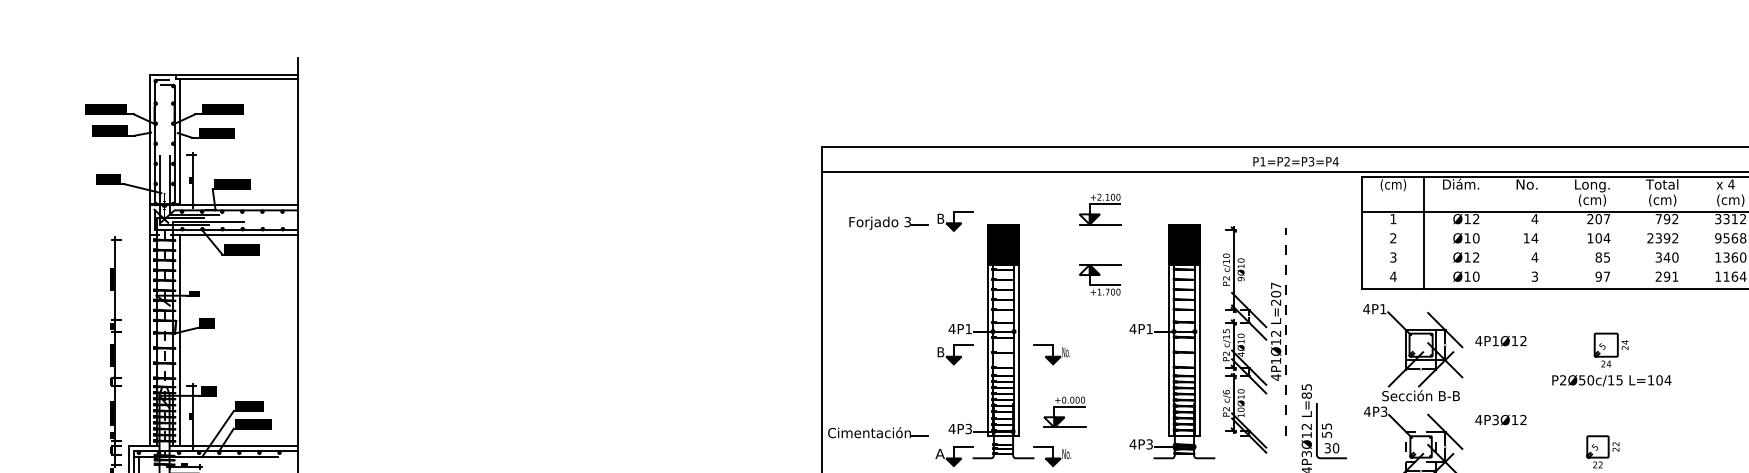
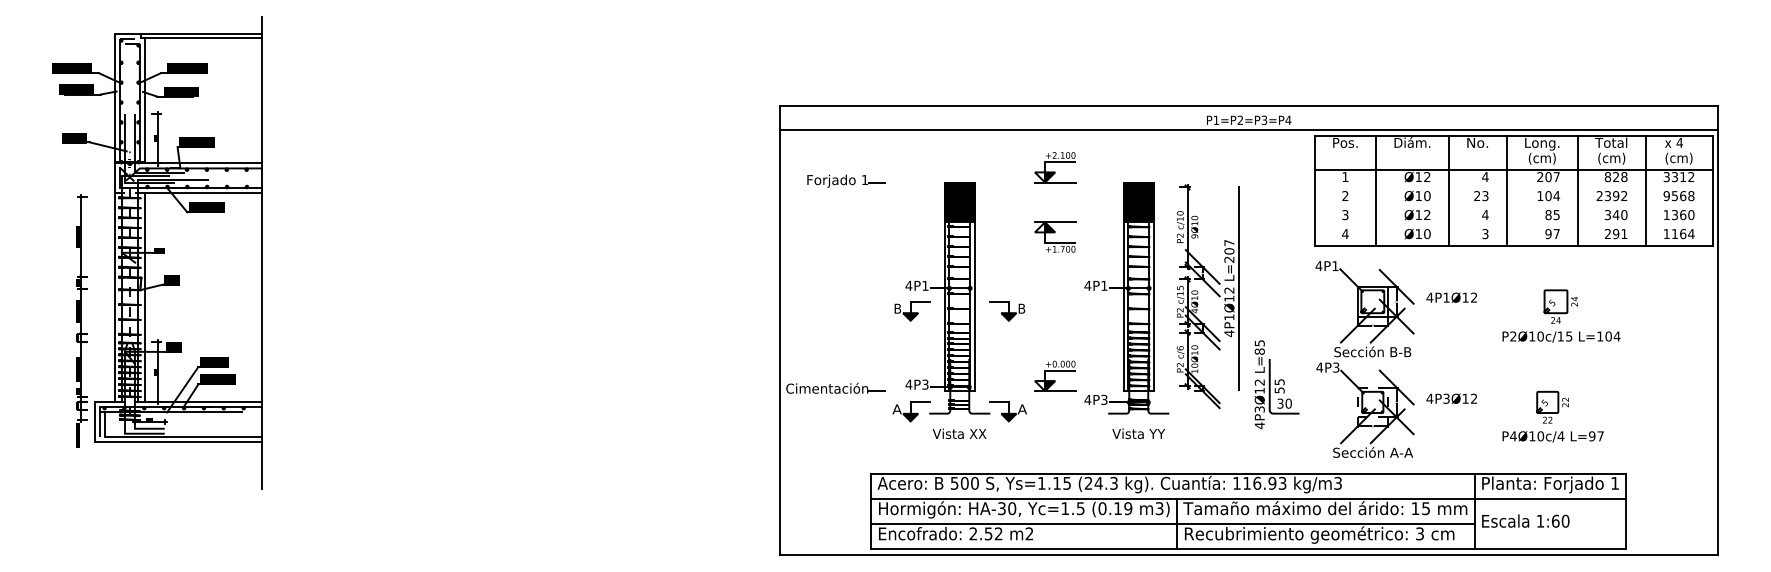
text: (1392, 185) -> (1344, 143), (cm) -> Pos.
text: (1666, 219) -> (1615, 177), 792 -> 828
part: (955, 221) -> (912, 179), removed
text: (907, 222) -> (864, 180), 3 -> 1
line: (1497, 232) -> (1448, 190), added
line: (1556, 232) -> (1506, 190), added
line: (1628, 232) -> (1577, 190), added
line: (1696, 232) -> (1645, 190), added
text: (1530, 238) -> (1481, 196), 14 -> 23
line: (1286, 331) -> (1239, 288), dashed -> solid
text: (1065, 351) -> (1021, 308), No. -> B
text: (1582, 380) -> (1532, 336), P2Ø50c/15 -> P2Ø10c/15
part: (1064, 411) -> (1055, 375), moved
text: (1500, 419) -> (1451, 398), moved
text: (1065, 454) -> (1021, 409), No. -> A

